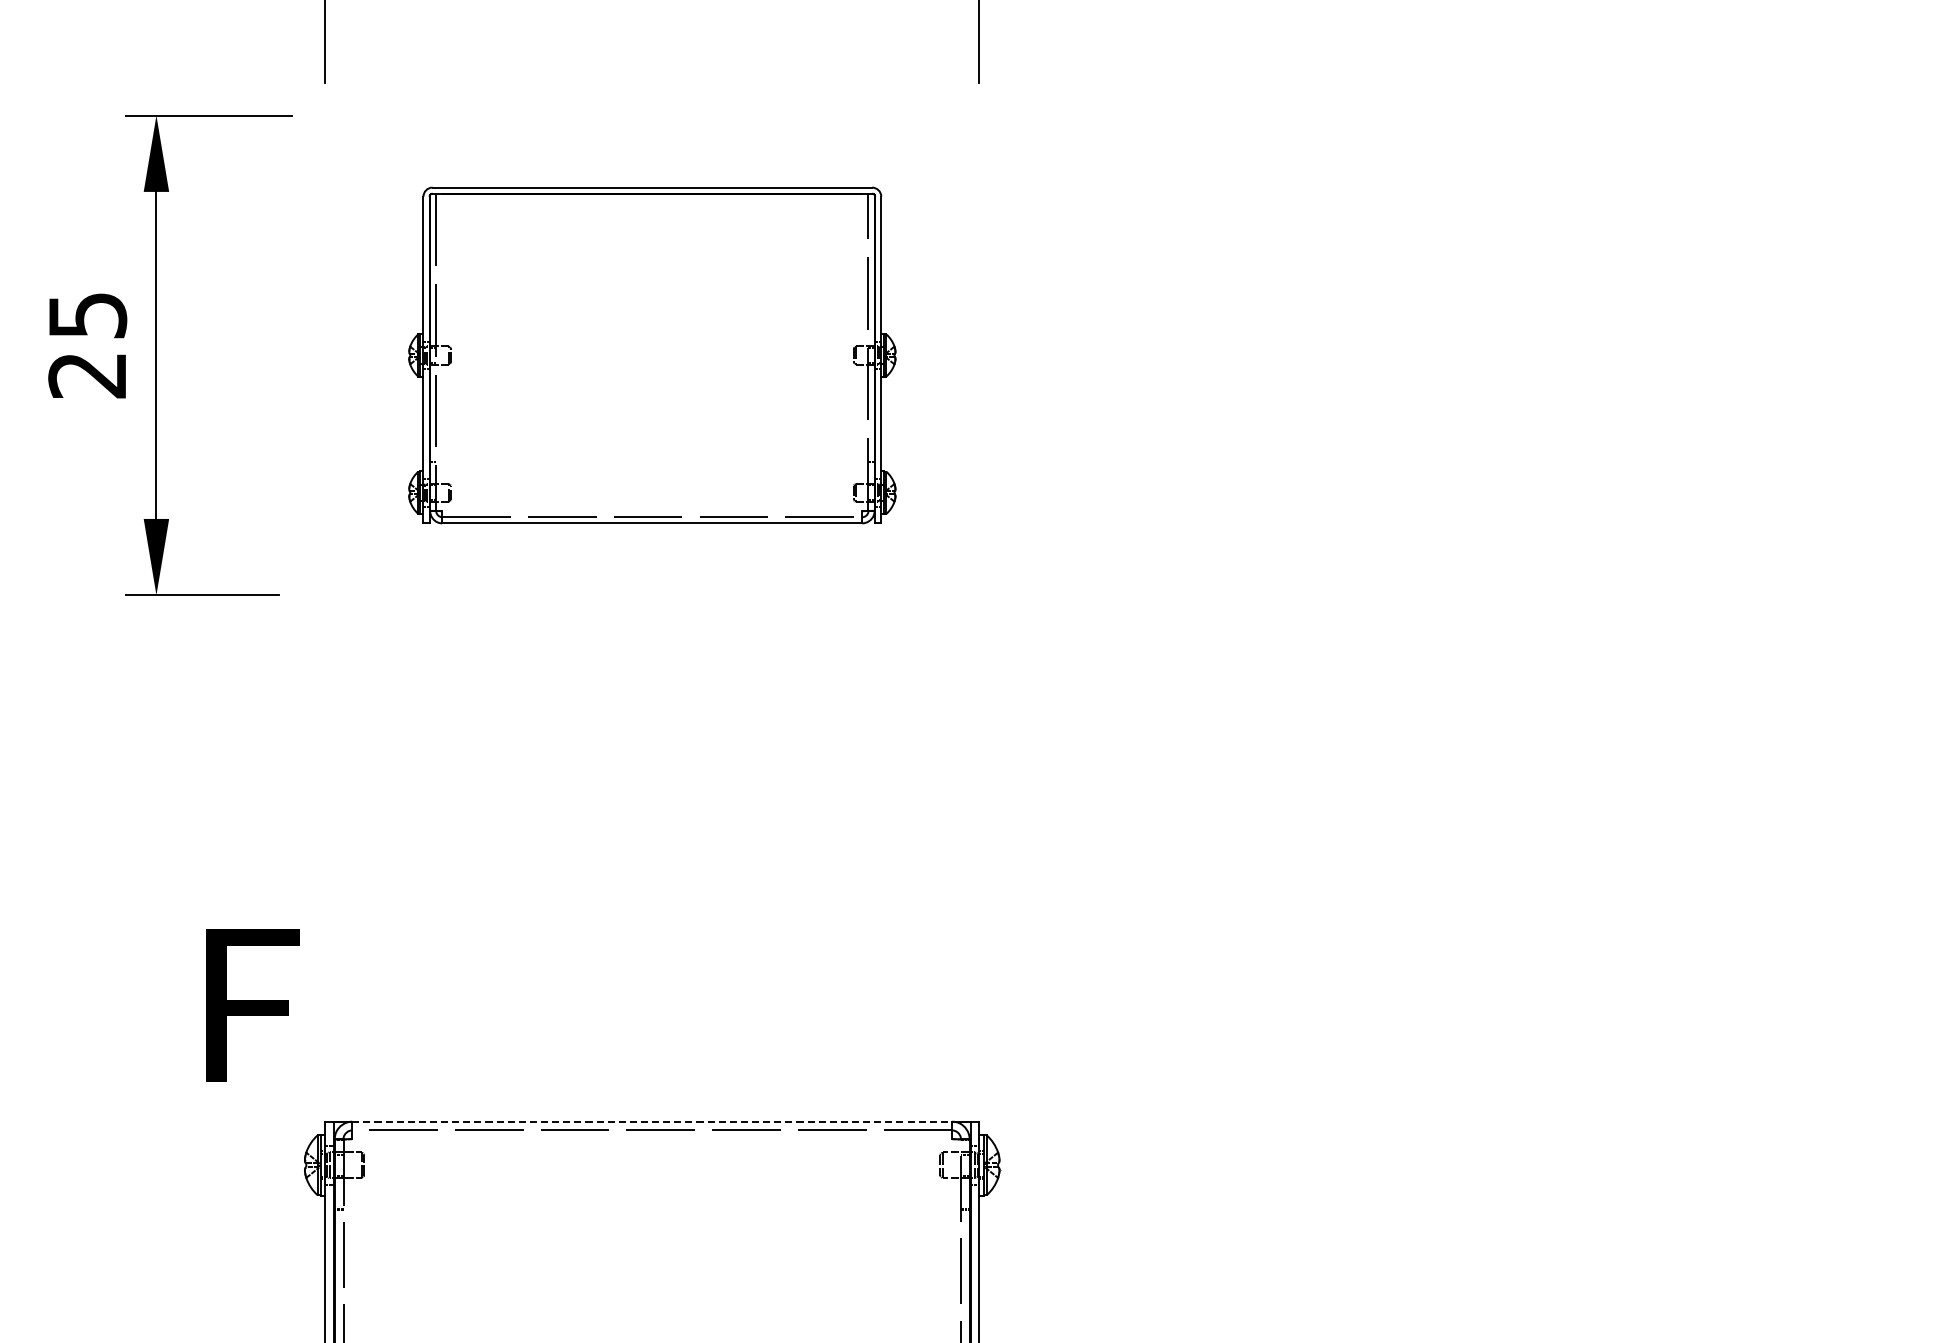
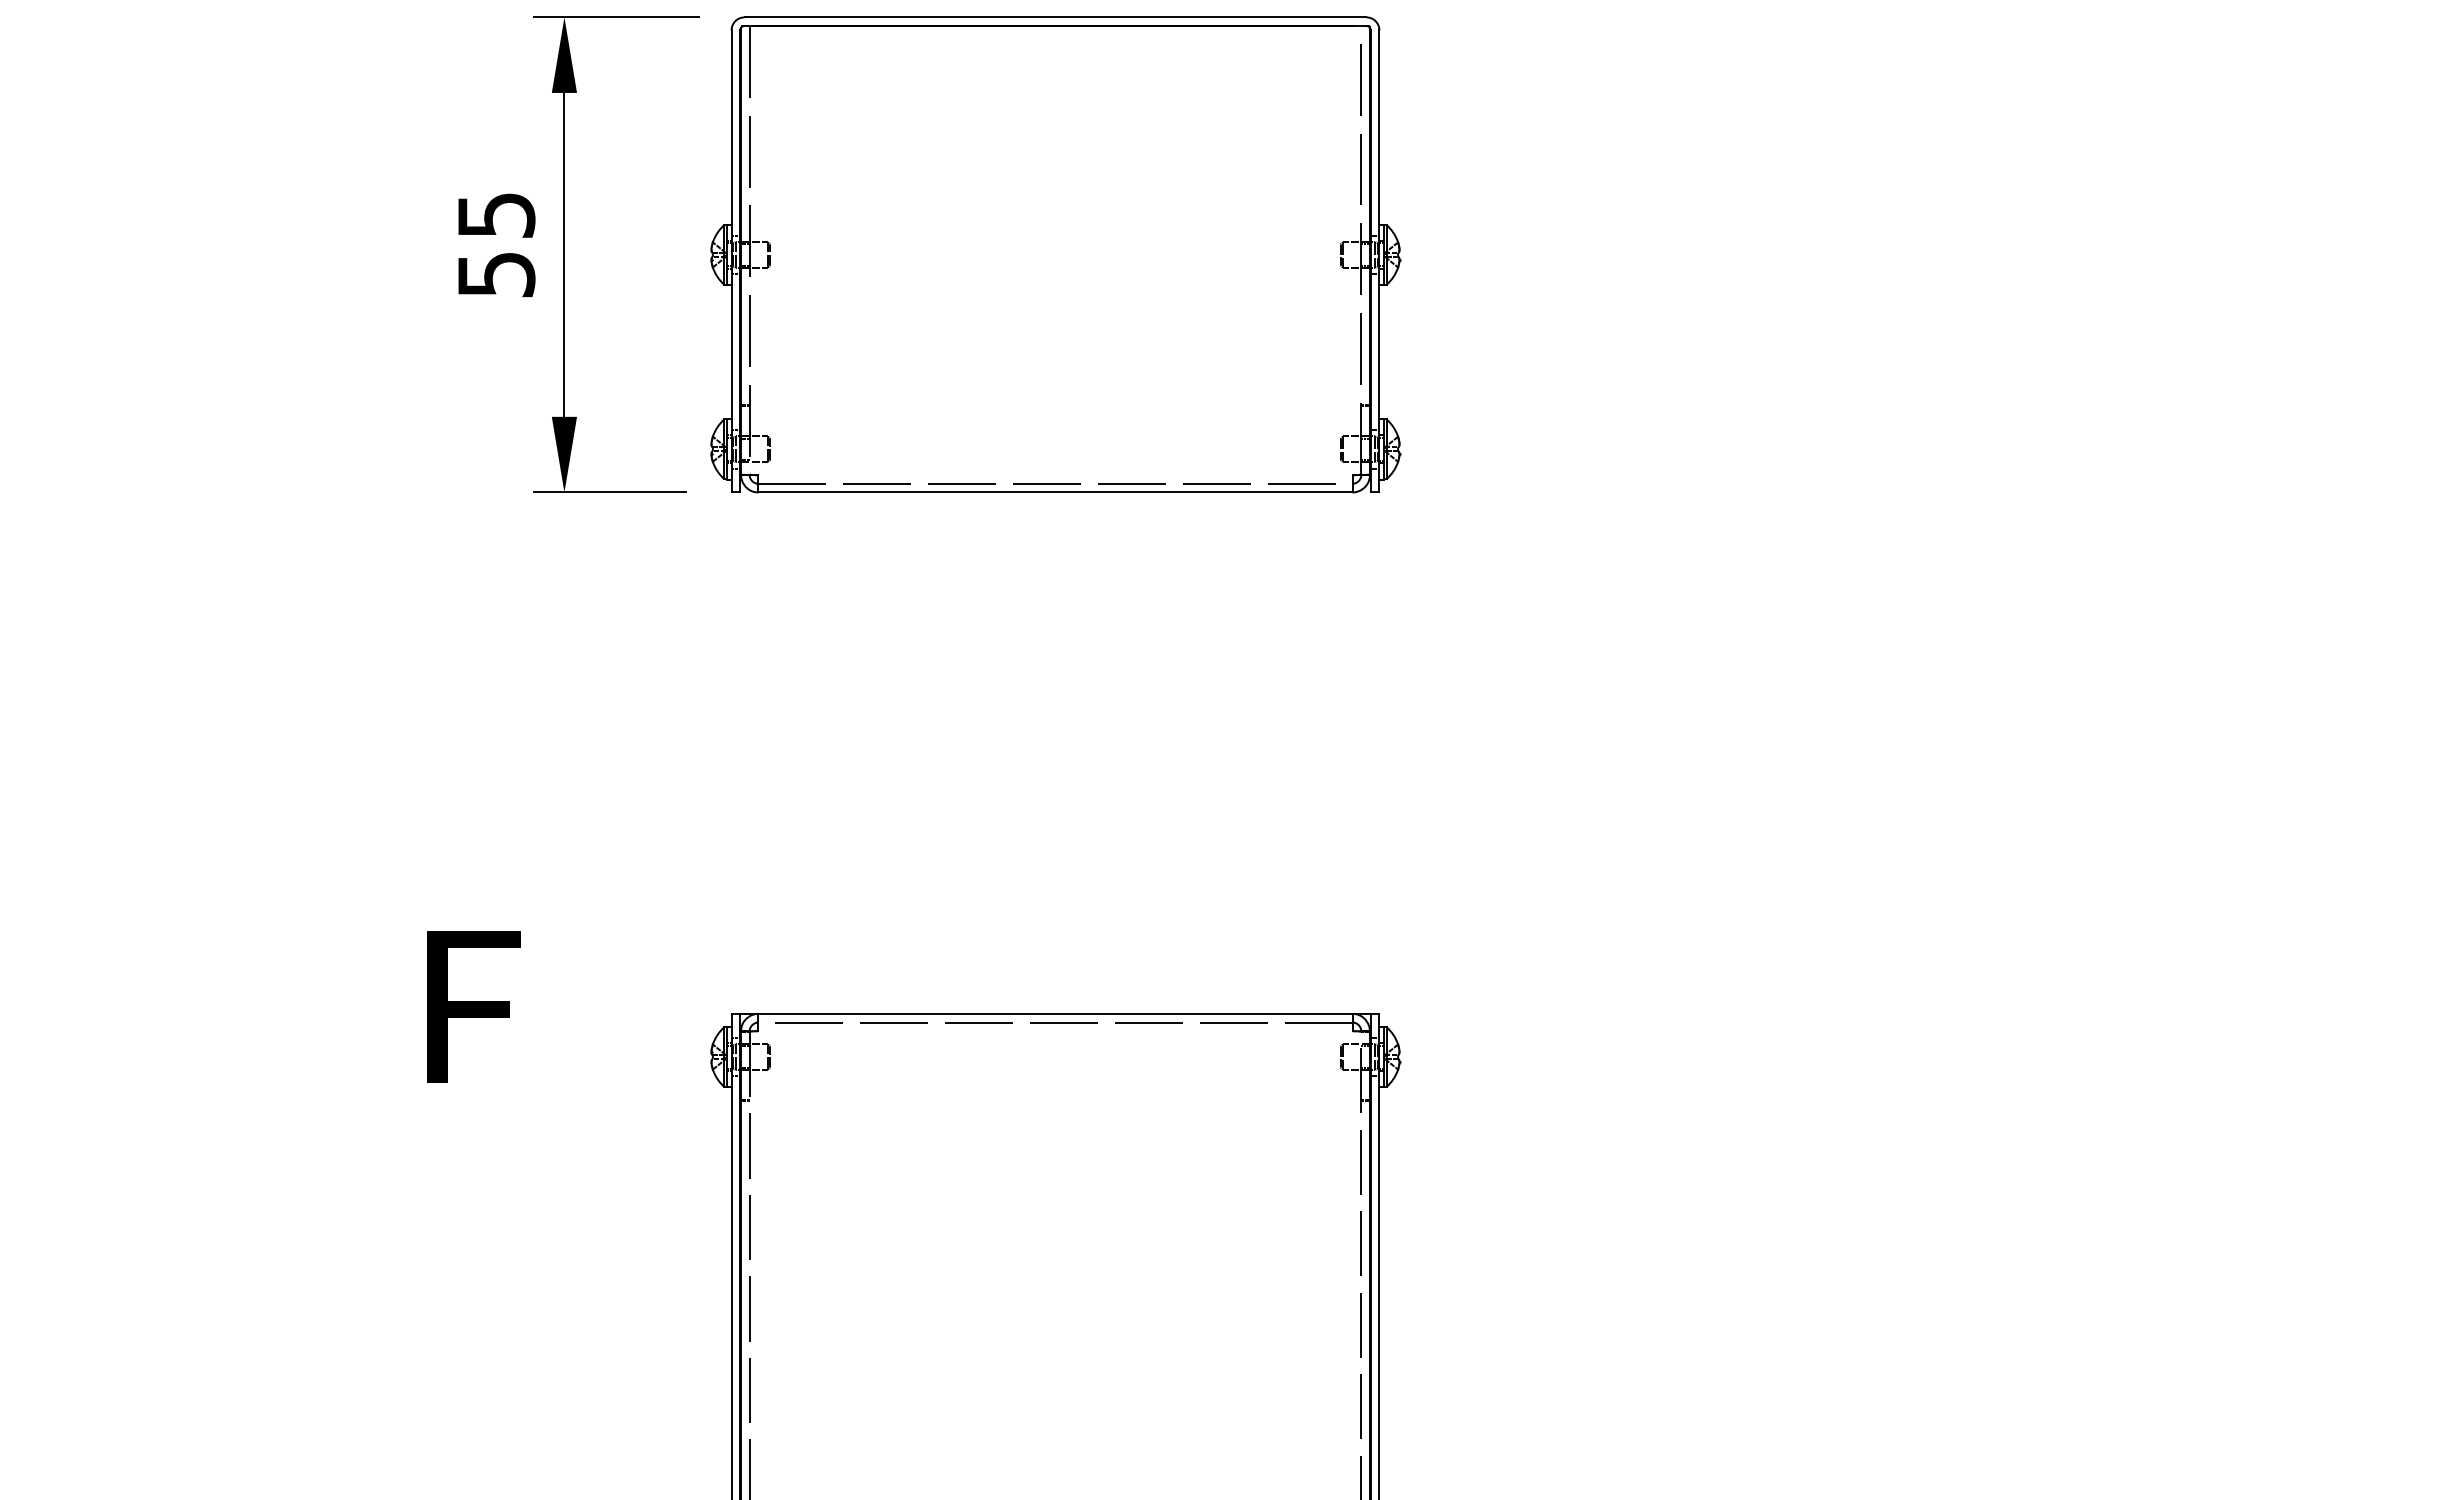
part: (652, 355) -> (1055, 254), size x1.43
text: (87, 376) -> (496, 275), 25 -> 55
text: (252, 1005) -> (473, 1006), moved
line: (652, 1121) -> (1055, 1013), dashed -> solid

